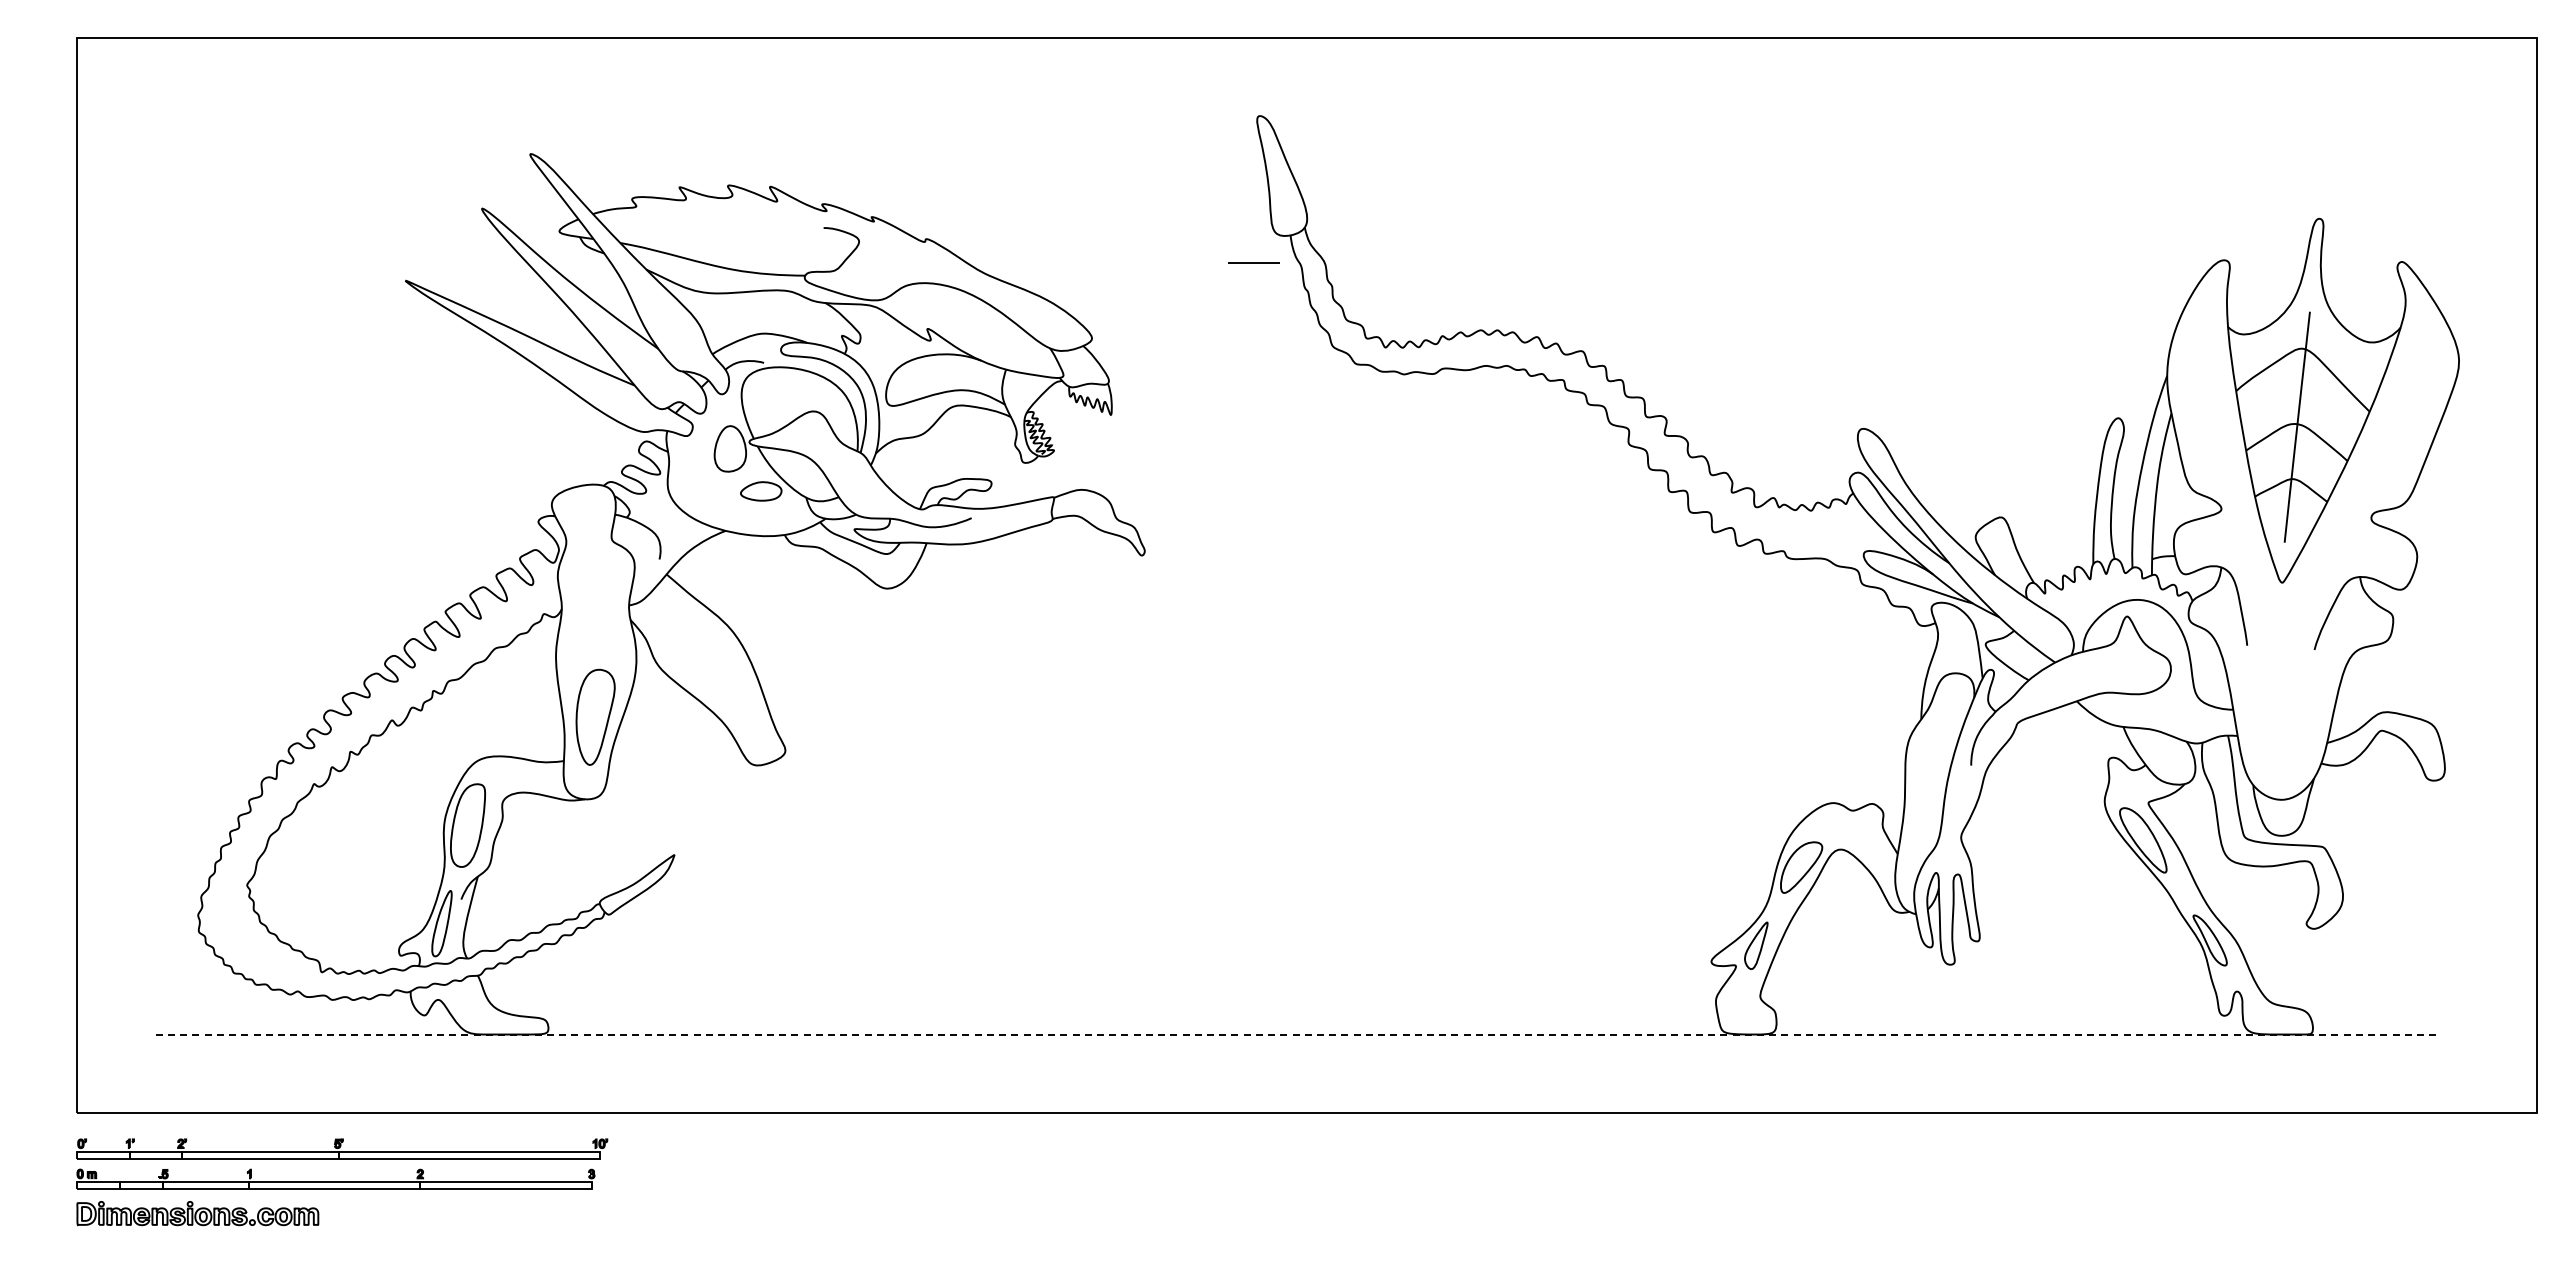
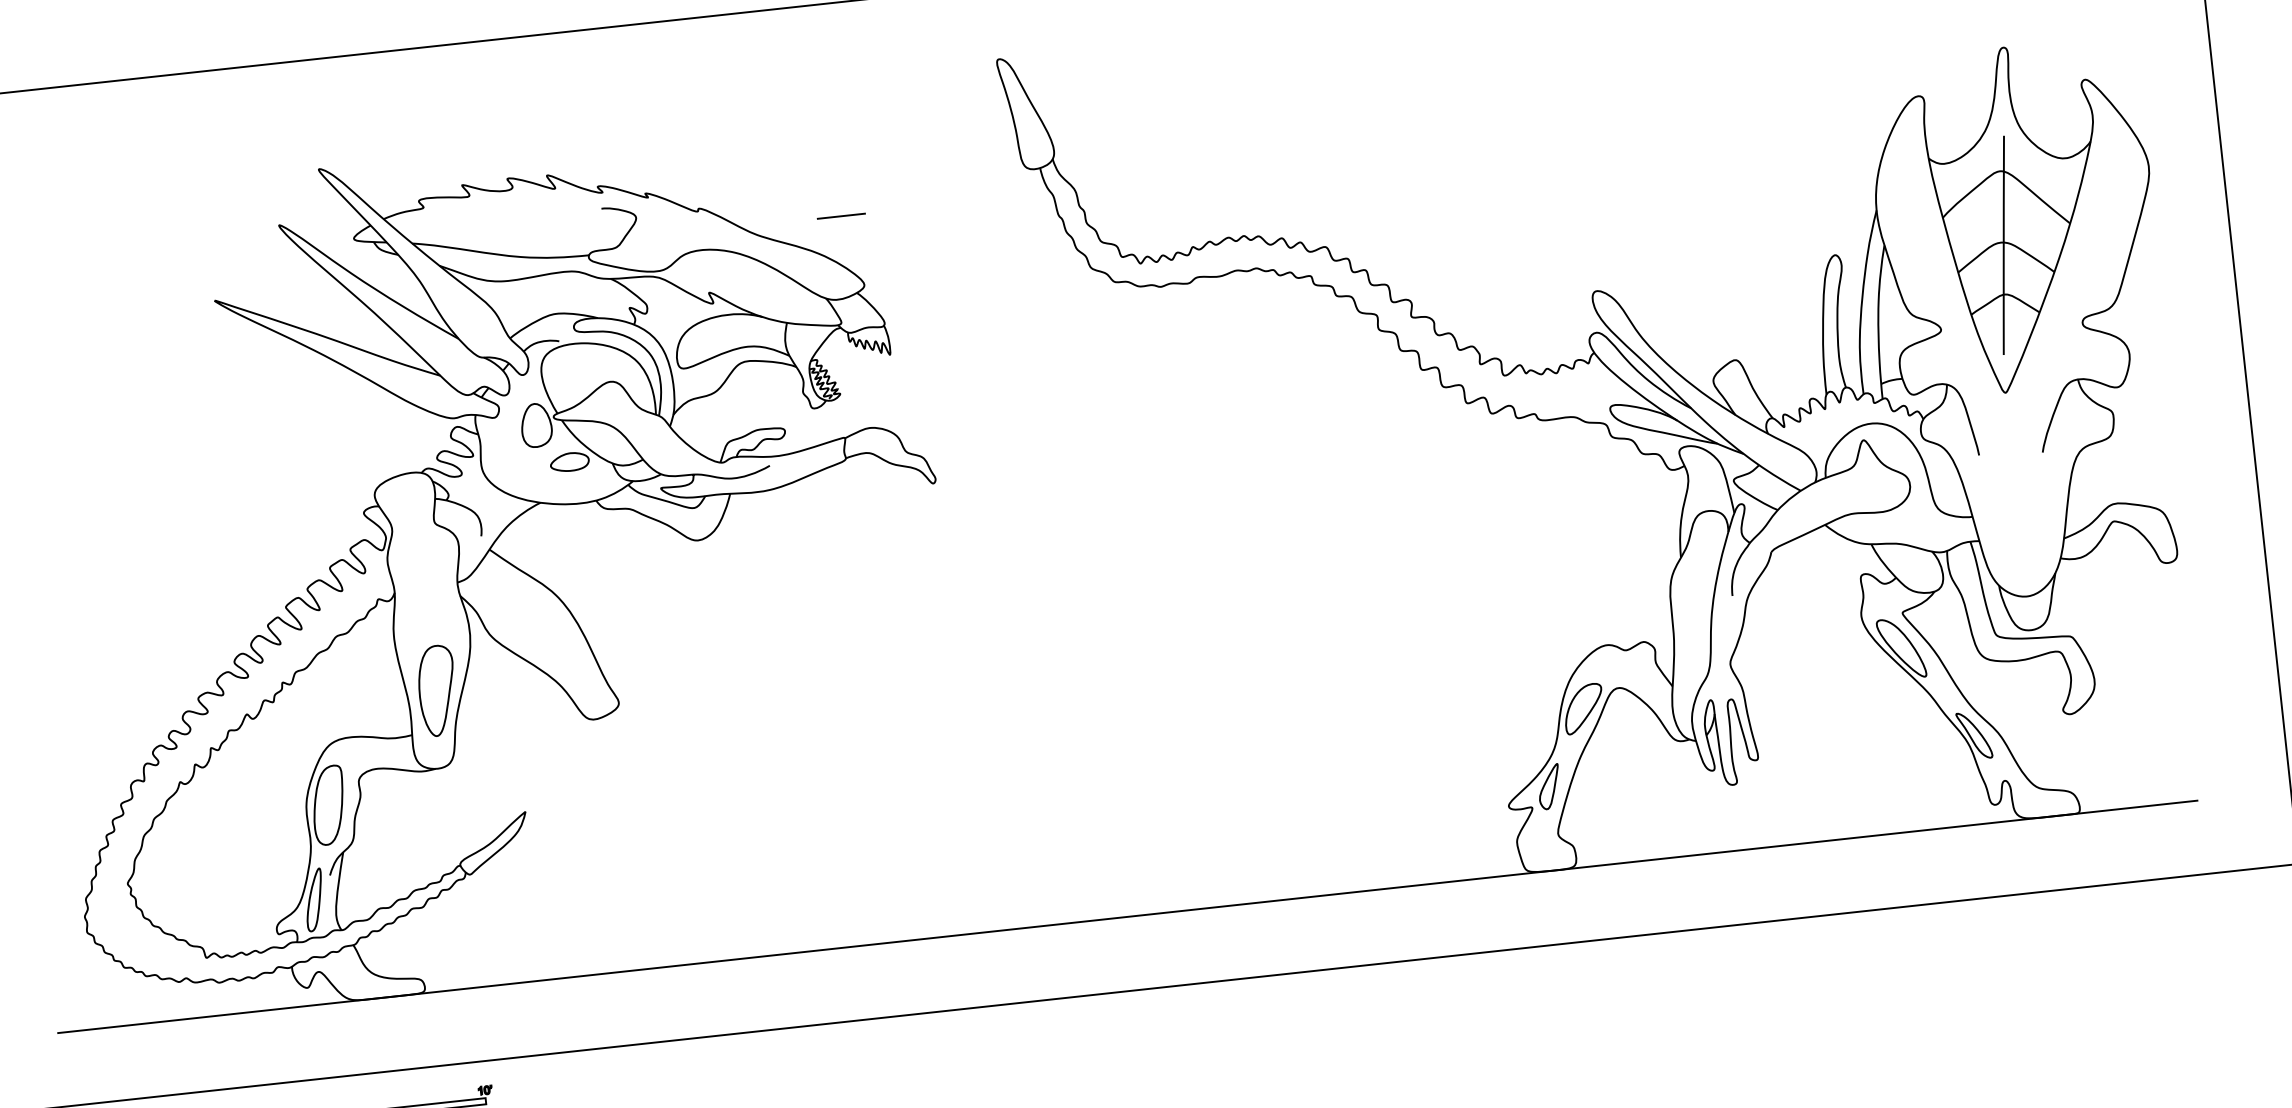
line: (1253, 262) -> (841, 215), moved
line: (1297, 1034) -> (1128, 916), dashed -> solid

